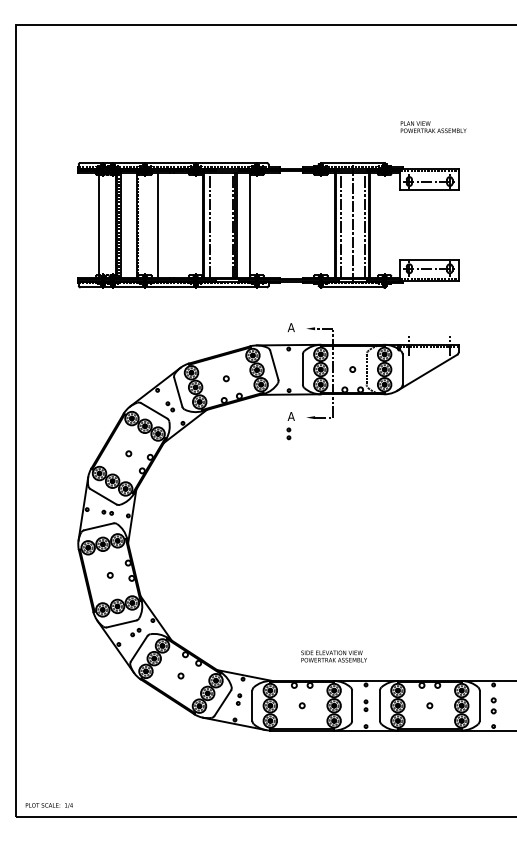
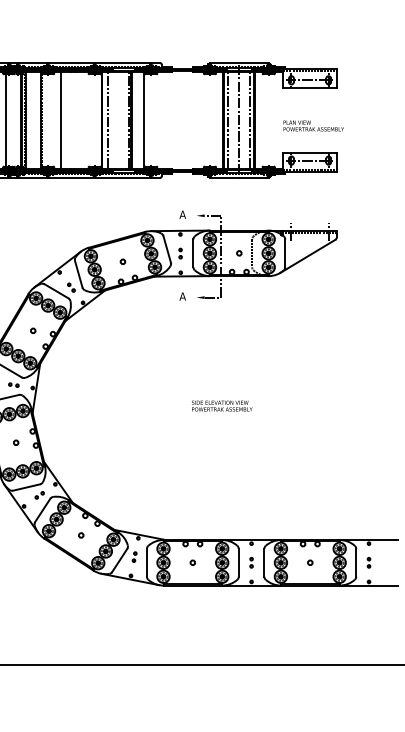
text: (433, 127) -> (313, 126), moved
part: (288, 433) -> (180, 253), moved
text: (333, 656) -> (221, 406), moved
part: (493, 705) -> (368, 562), size x0.71

